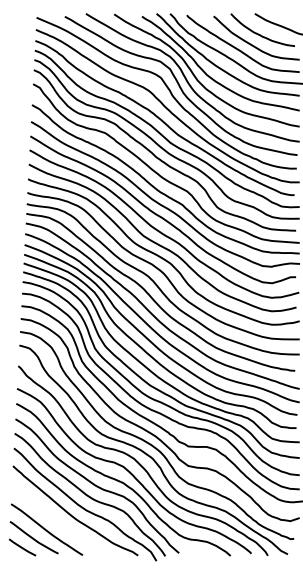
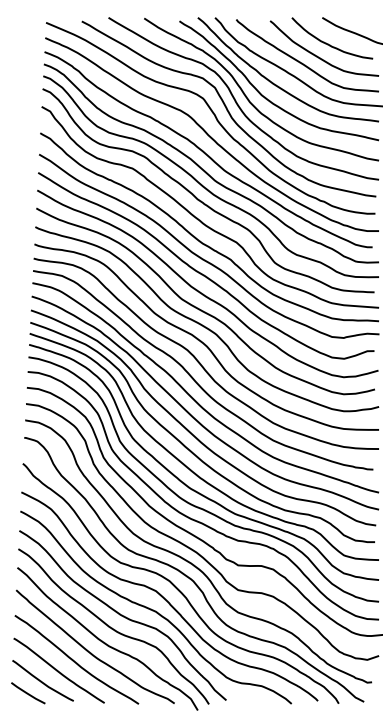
curve: (59, 521) -> (74, 660), added

